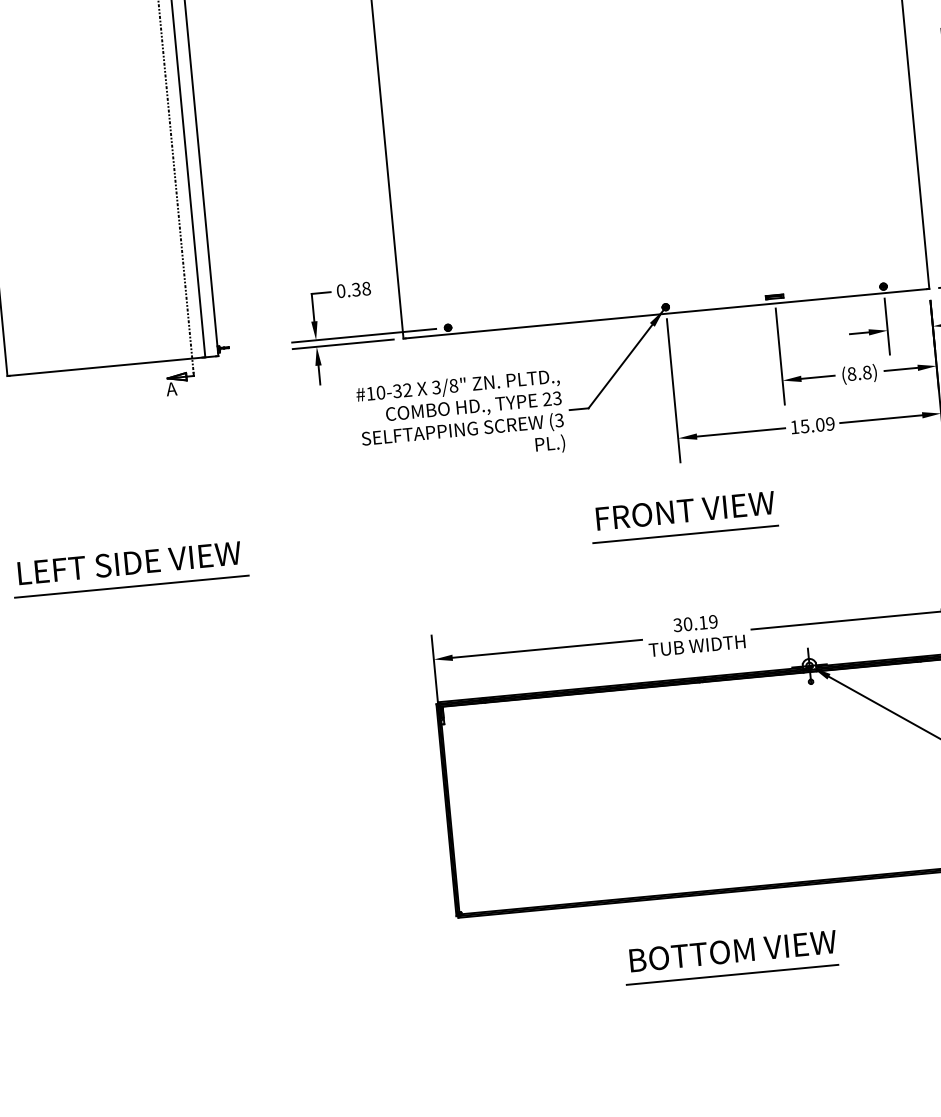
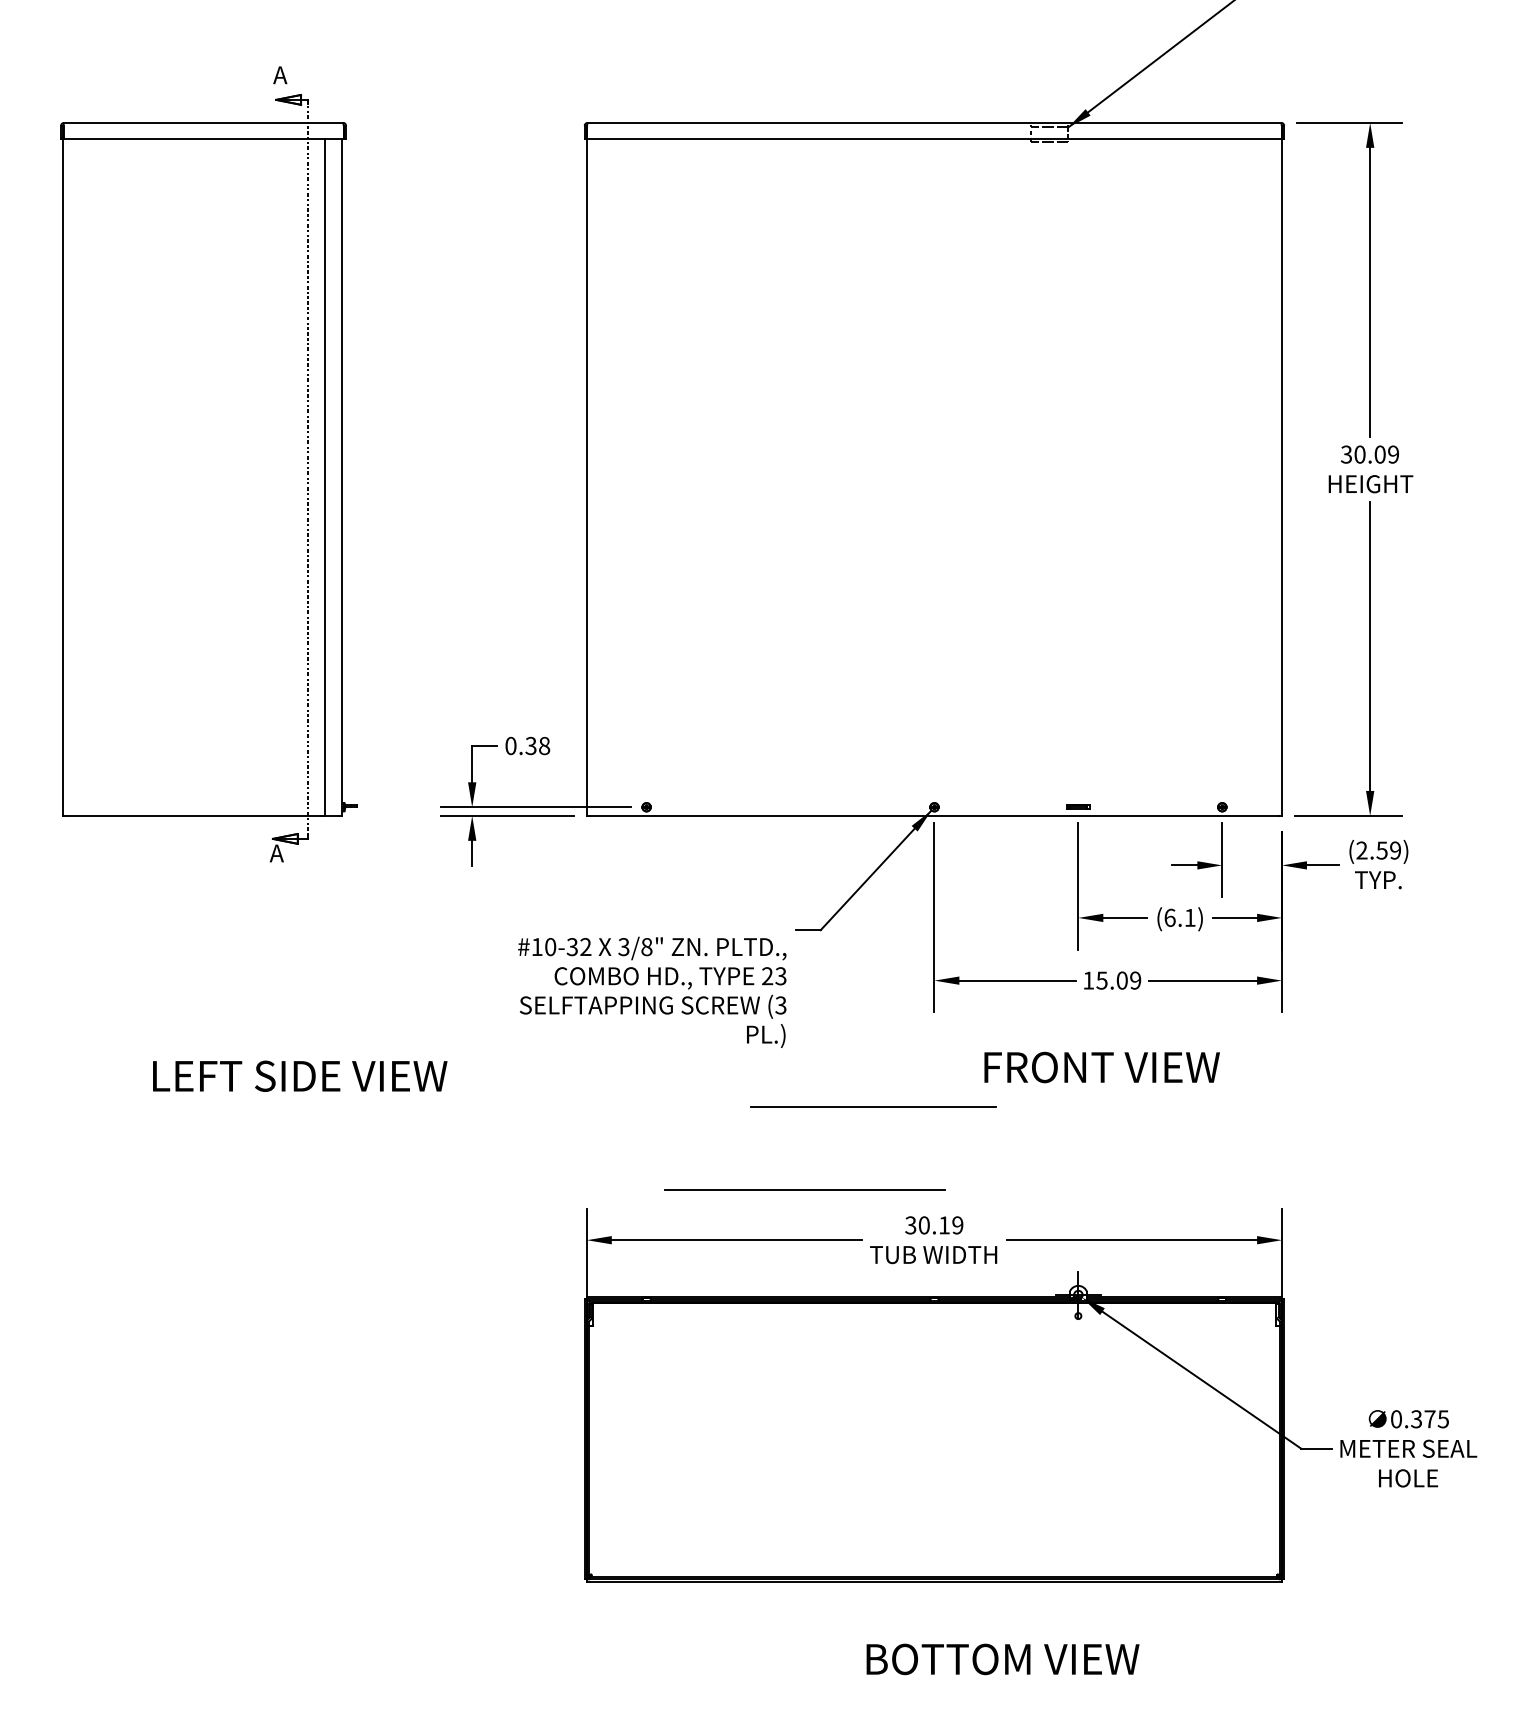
text: (859, 373) -> (1179, 917), (8.8) -> (6.1)
text: (461, 419) -> (652, 991), moved
text: (685, 510) -> (1101, 1067), moved
line: (685, 533) -> (873, 1106), moved
text: (129, 562) -> (300, 1075), moved
line: (131, 586) -> (199, 1107), removed
text: (732, 951) -> (1002, 1659), moved
line: (731, 974) -> (804, 1189), moved

